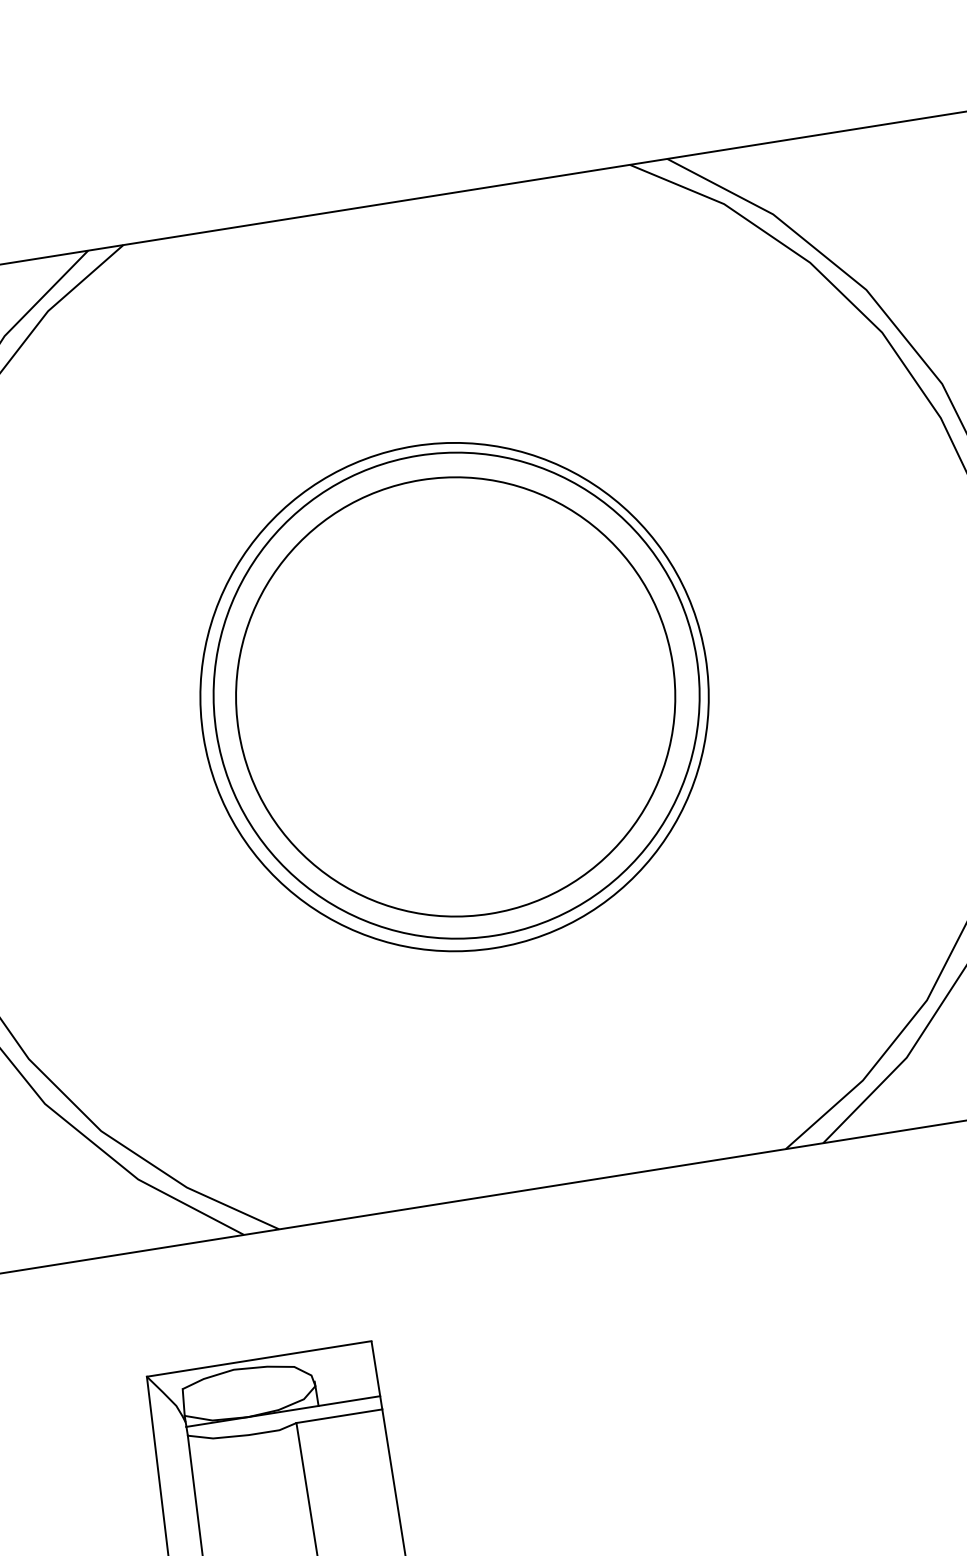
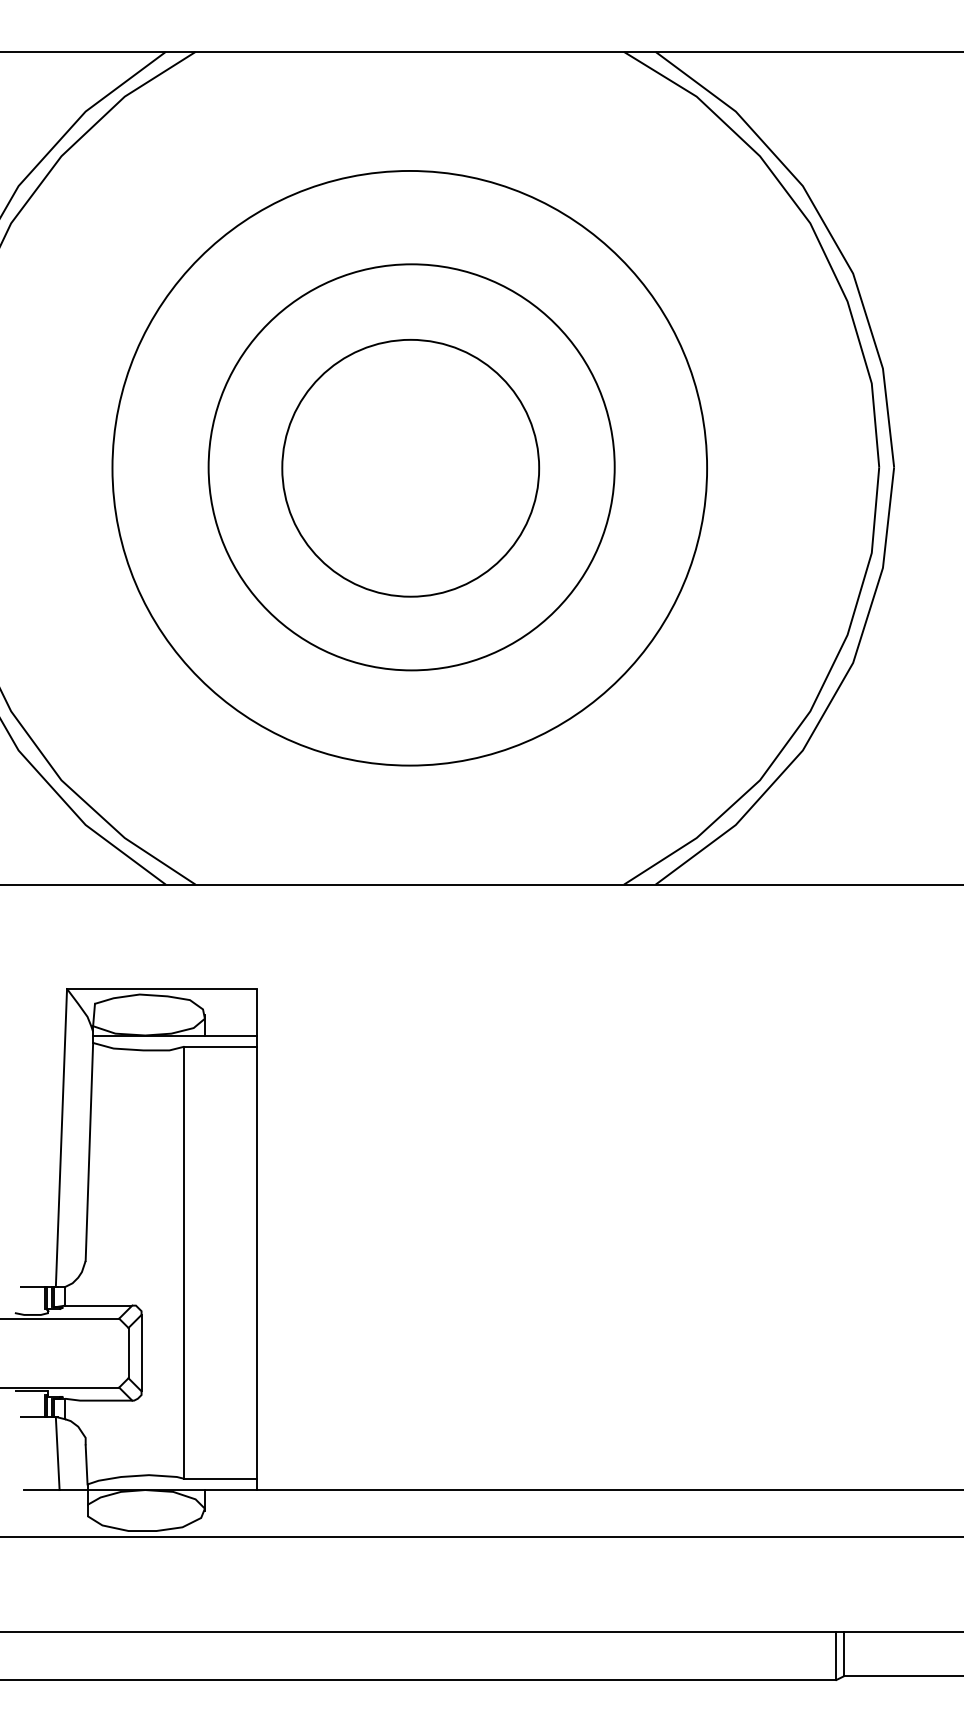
circle: (454, 696) -> (409, 467), size x1.4
circle: (455, 696) -> (410, 467), size x0.7

